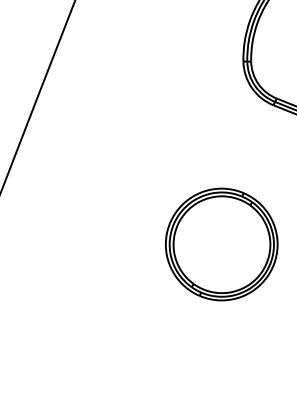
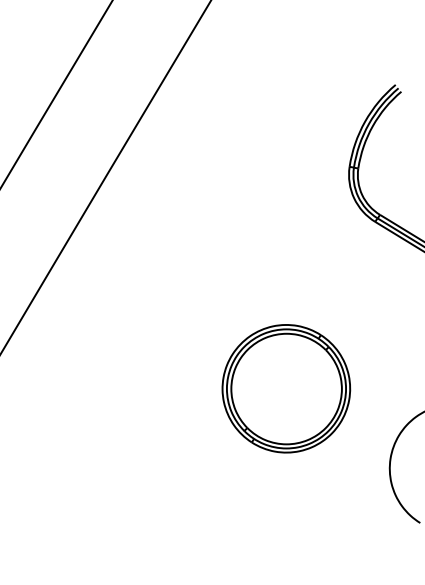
part: (221, 244) -> (286, 388), moved

